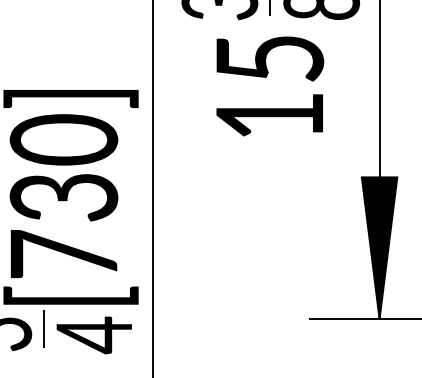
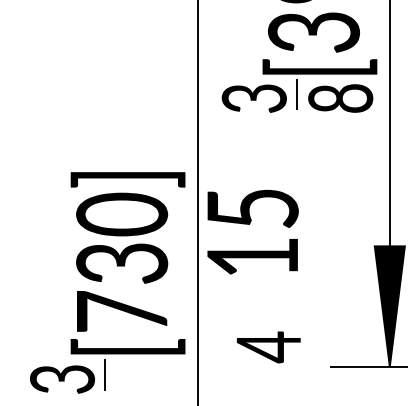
text: (269, 85) -> (252, 231), moved
text: (93, 335) -> (268, 347), moved

